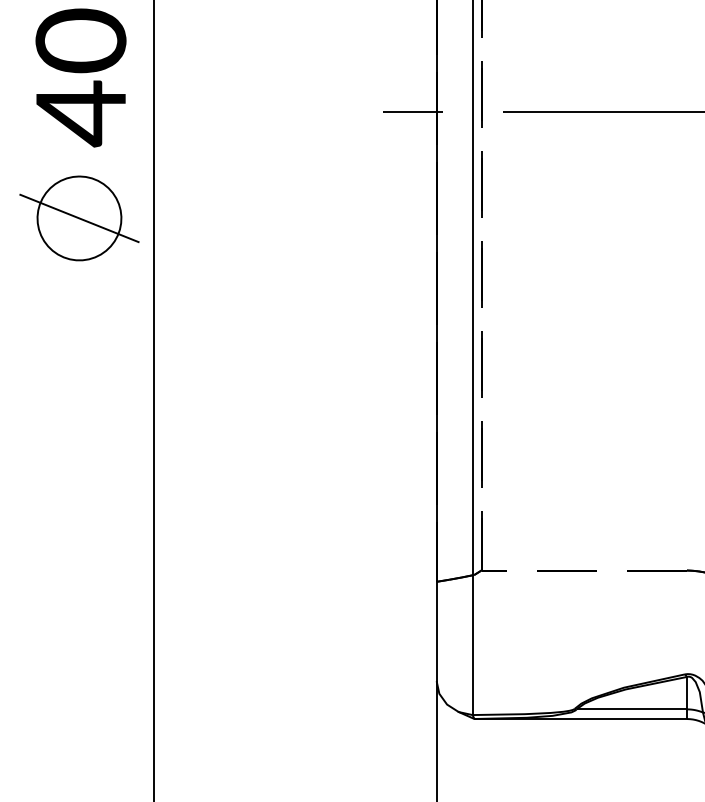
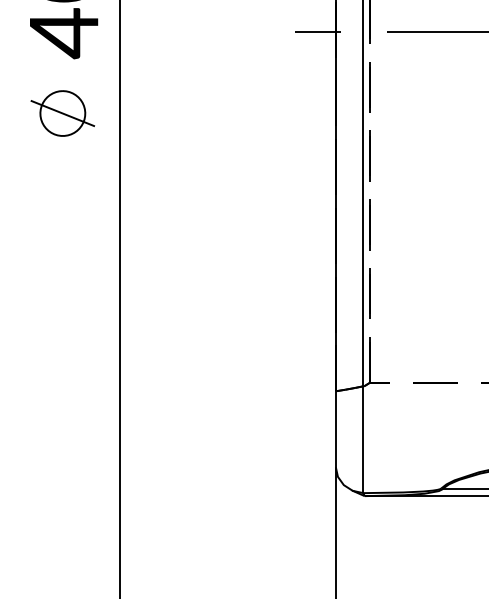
part: (79, 218) -> (62, 113), size x0.7

